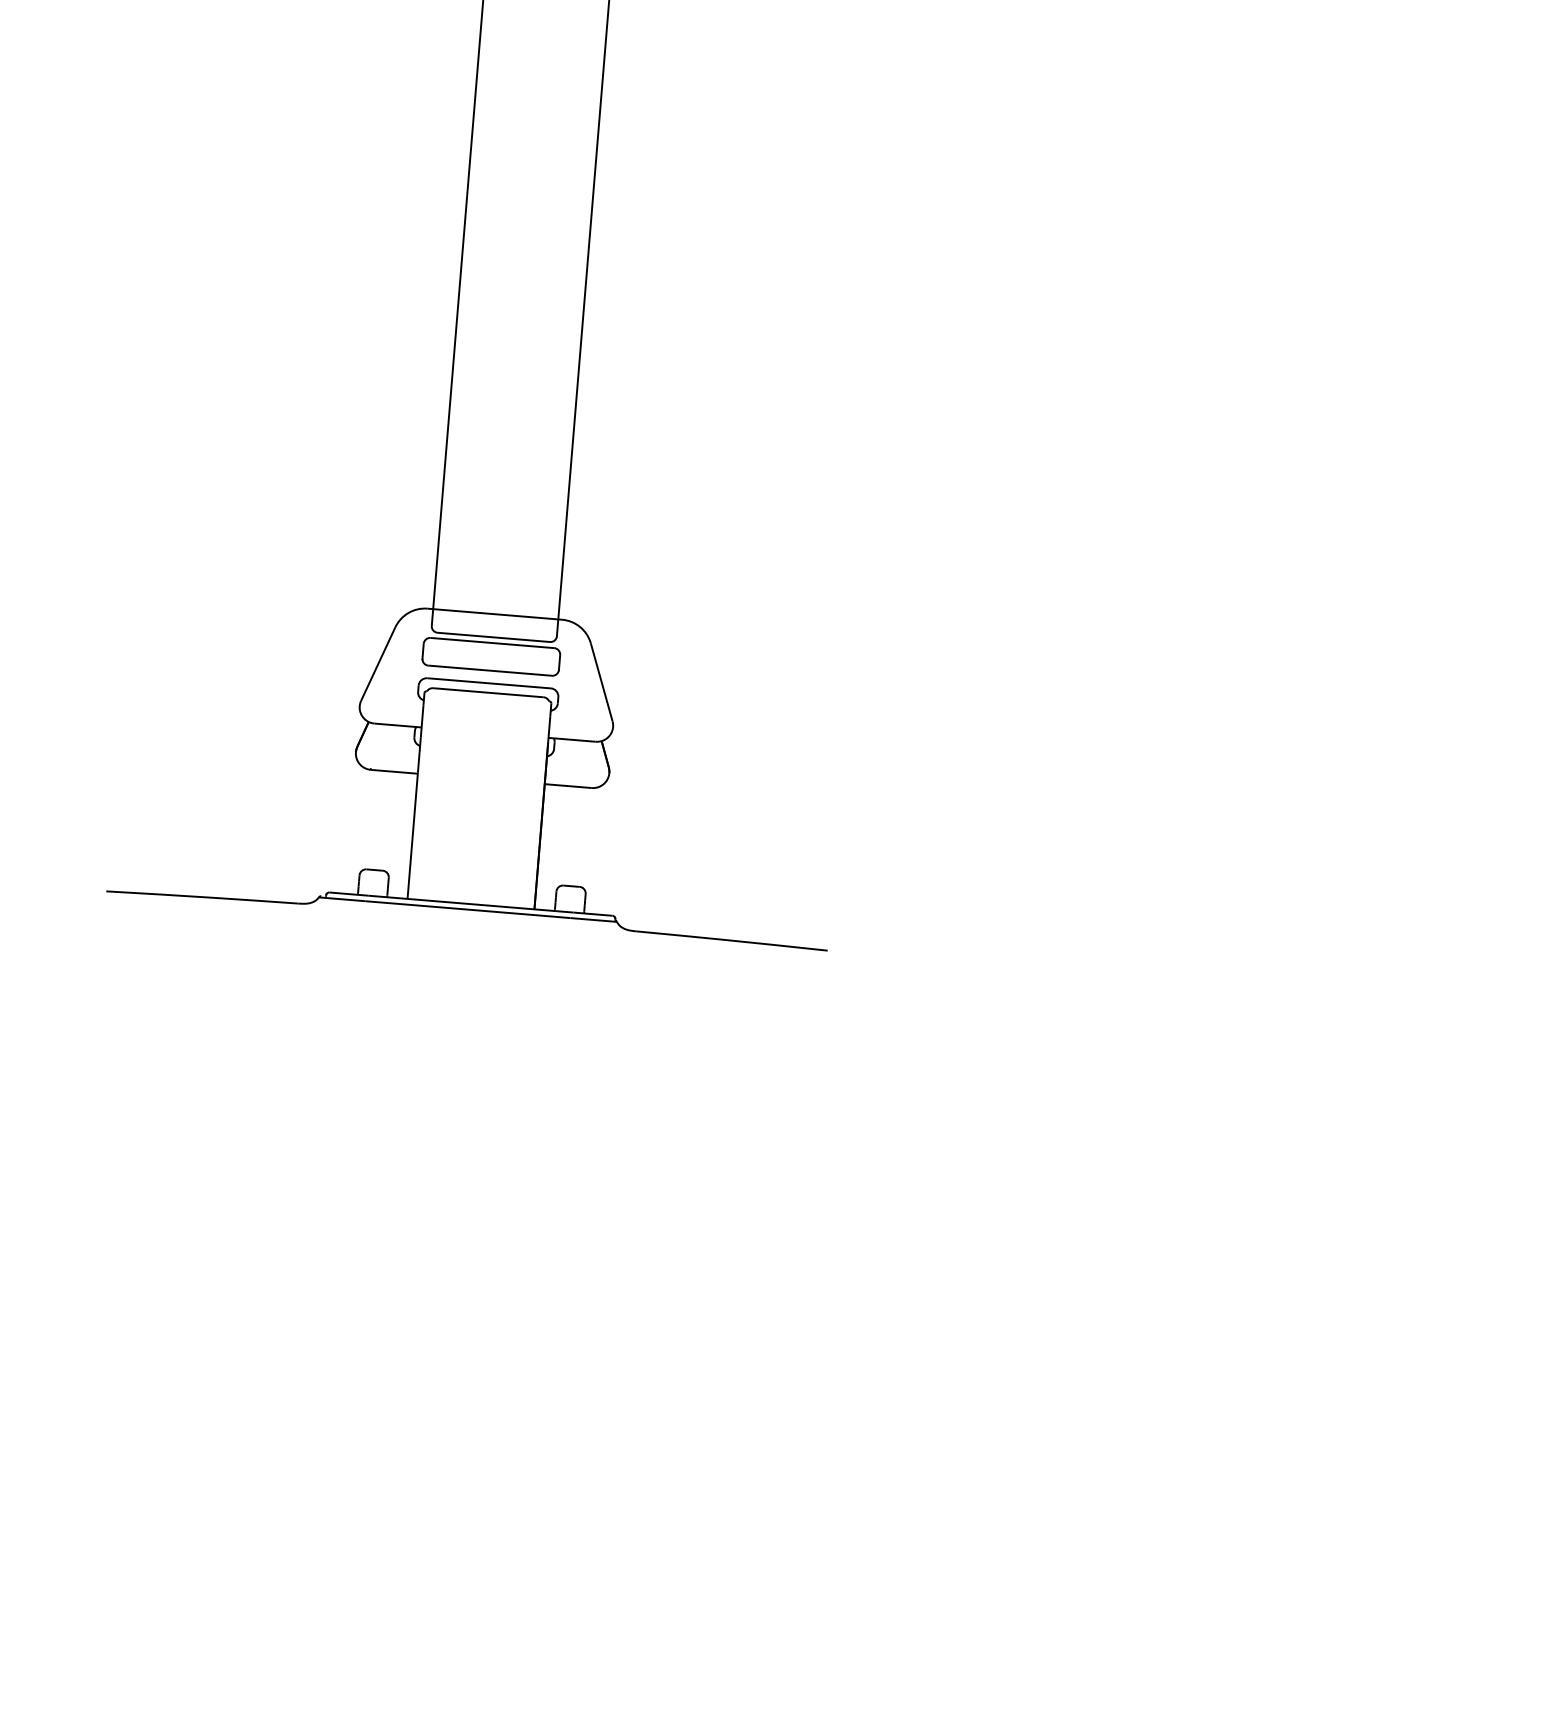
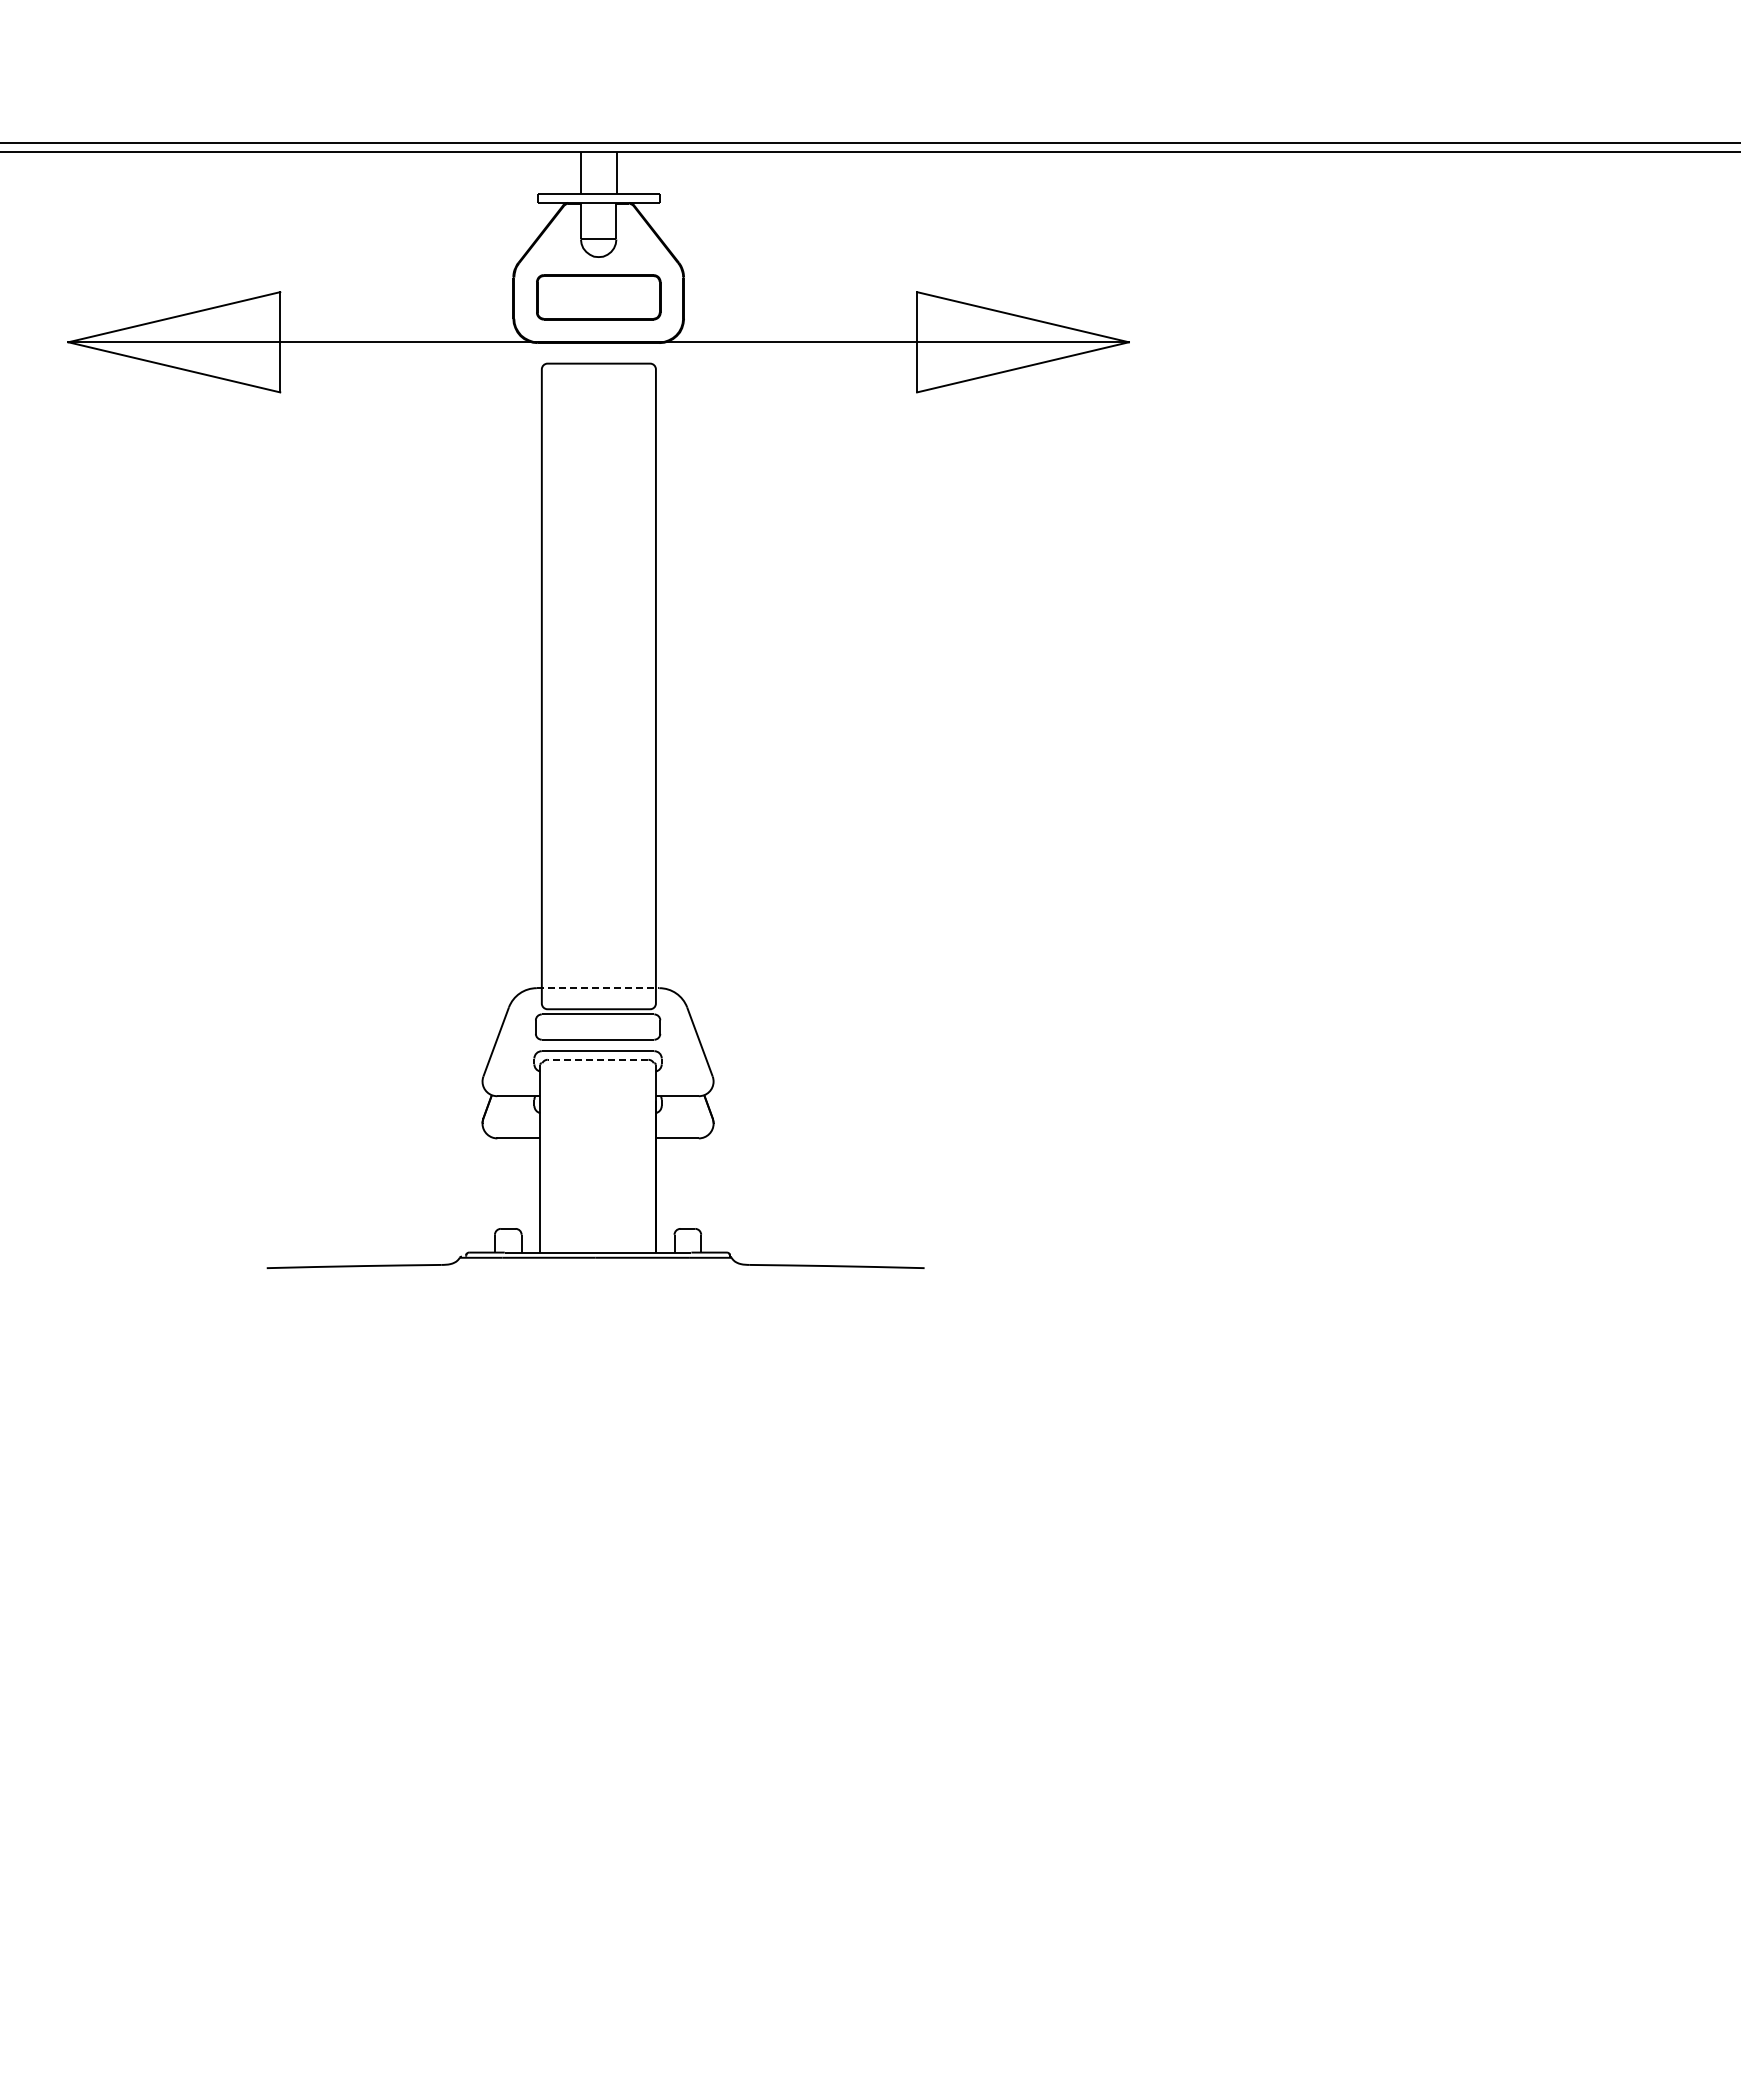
line: (495, 614) -> (598, 988), solid -> dashed
line: (487, 692) -> (597, 1059), solid -> dashed

